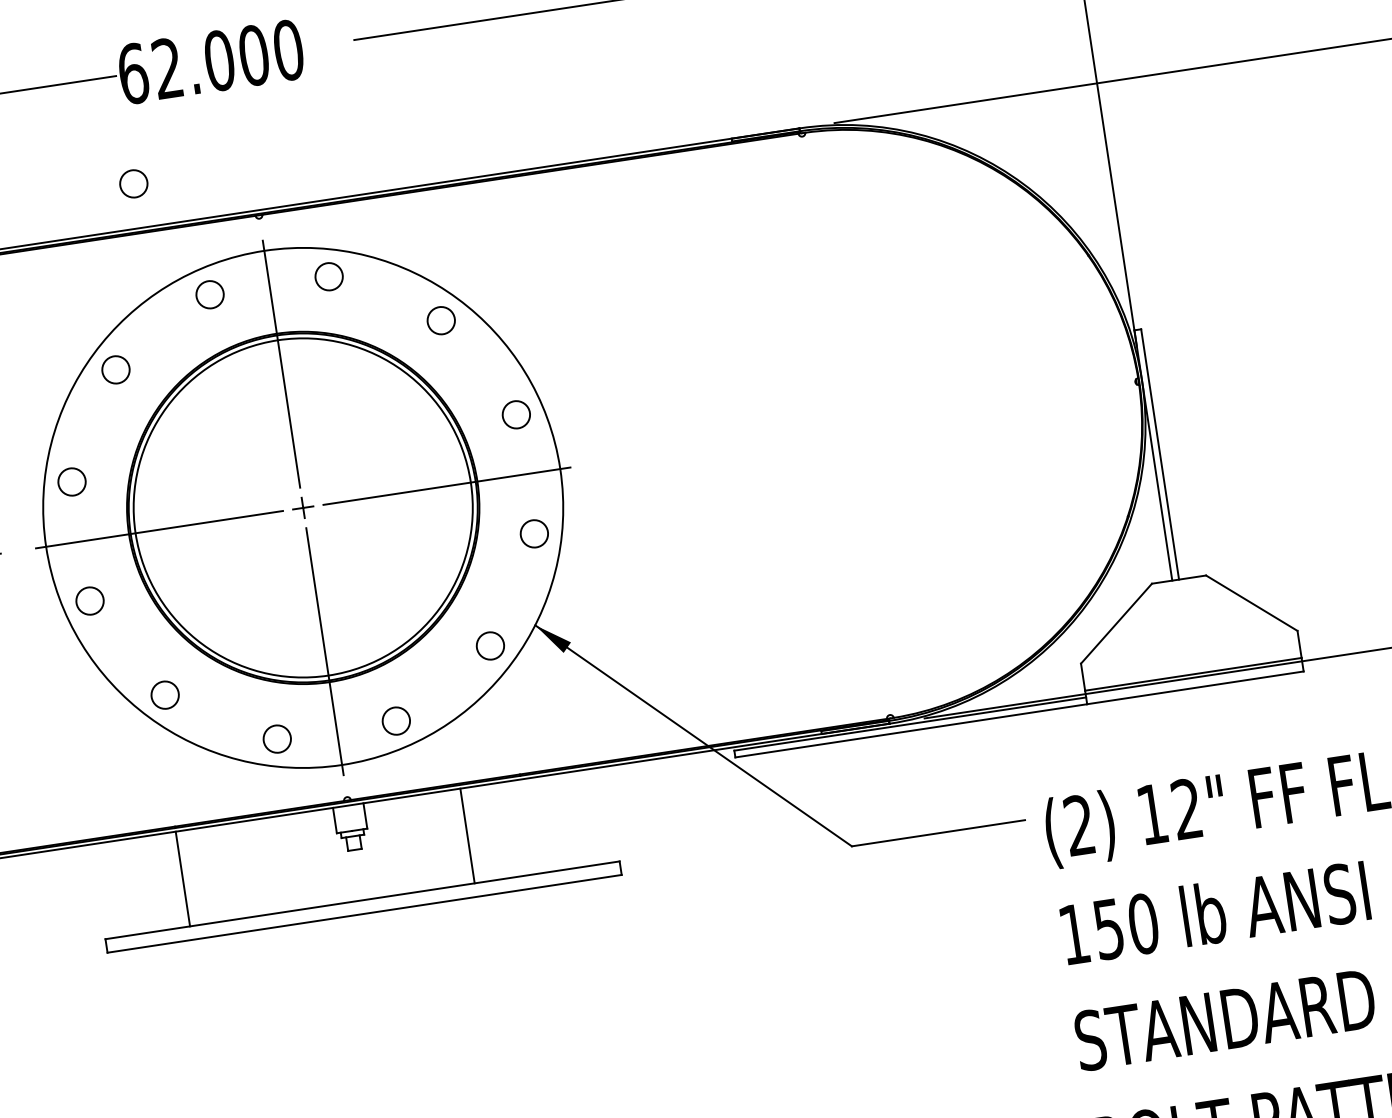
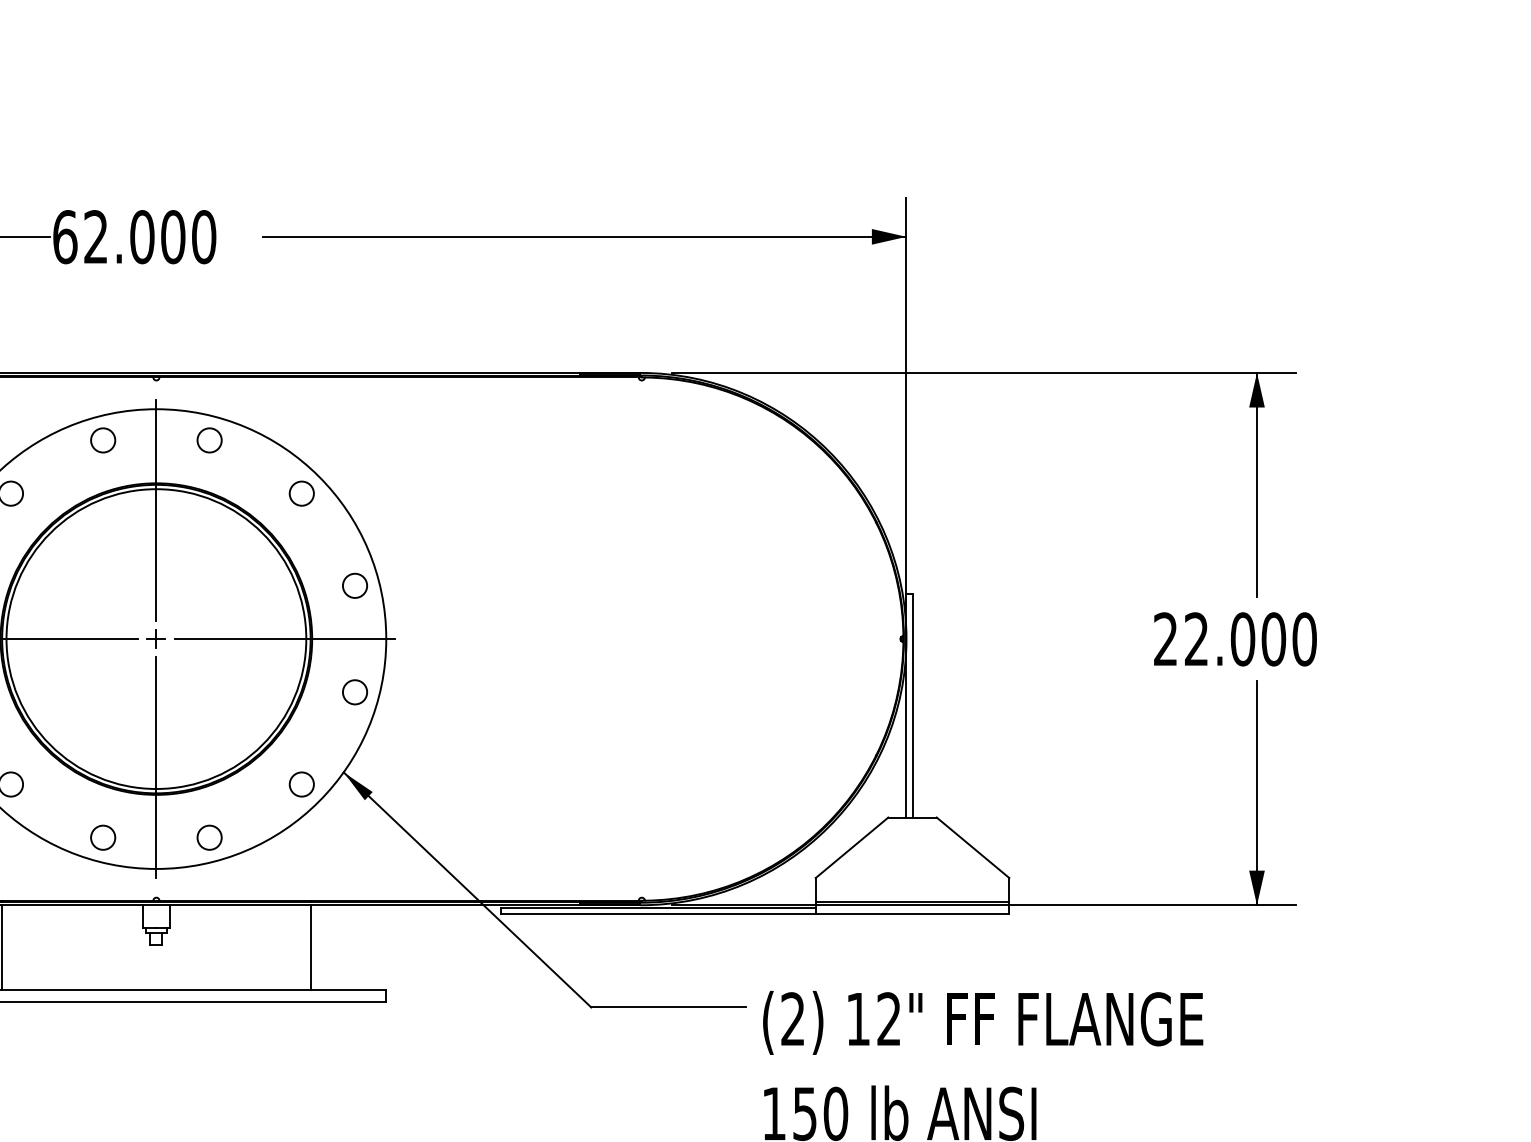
circle: (134, 183) -> (51, 333), removed
line: (467, 835) -> (310, 947), moved

